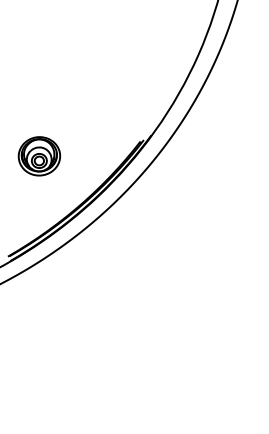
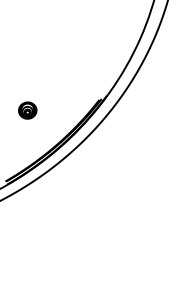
part: (39, 156) -> (27, 110), size x0.6

